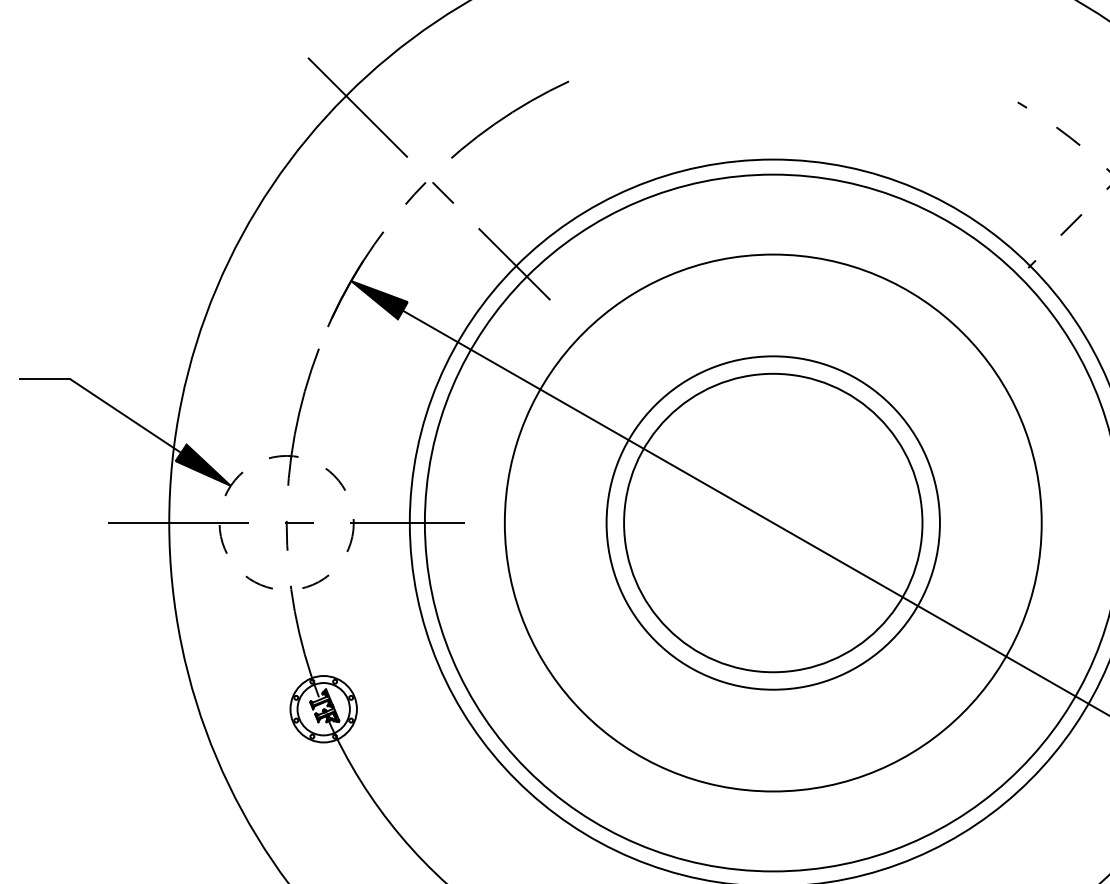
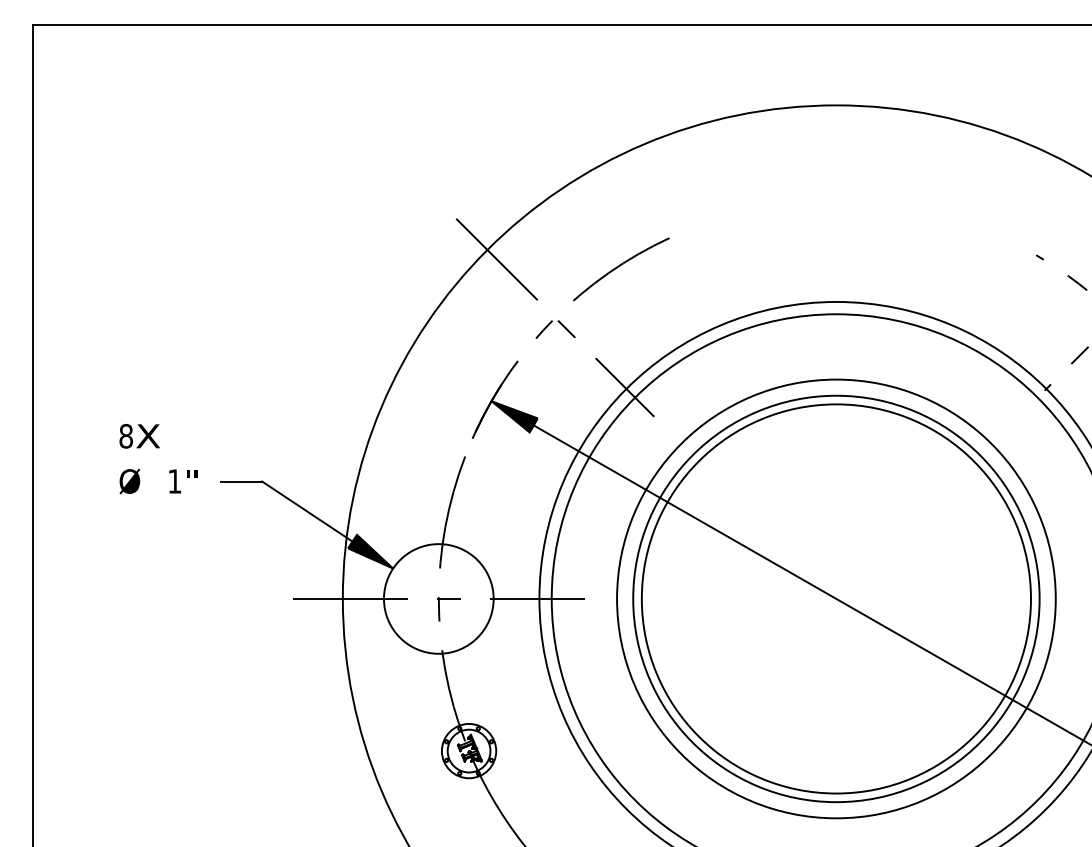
circle: (286, 522) -> (438, 598), dashed -> solid
circle: (772, 522) -> (835, 598), size x1.43
circle: (773, 522) -> (836, 598), size x1.67

